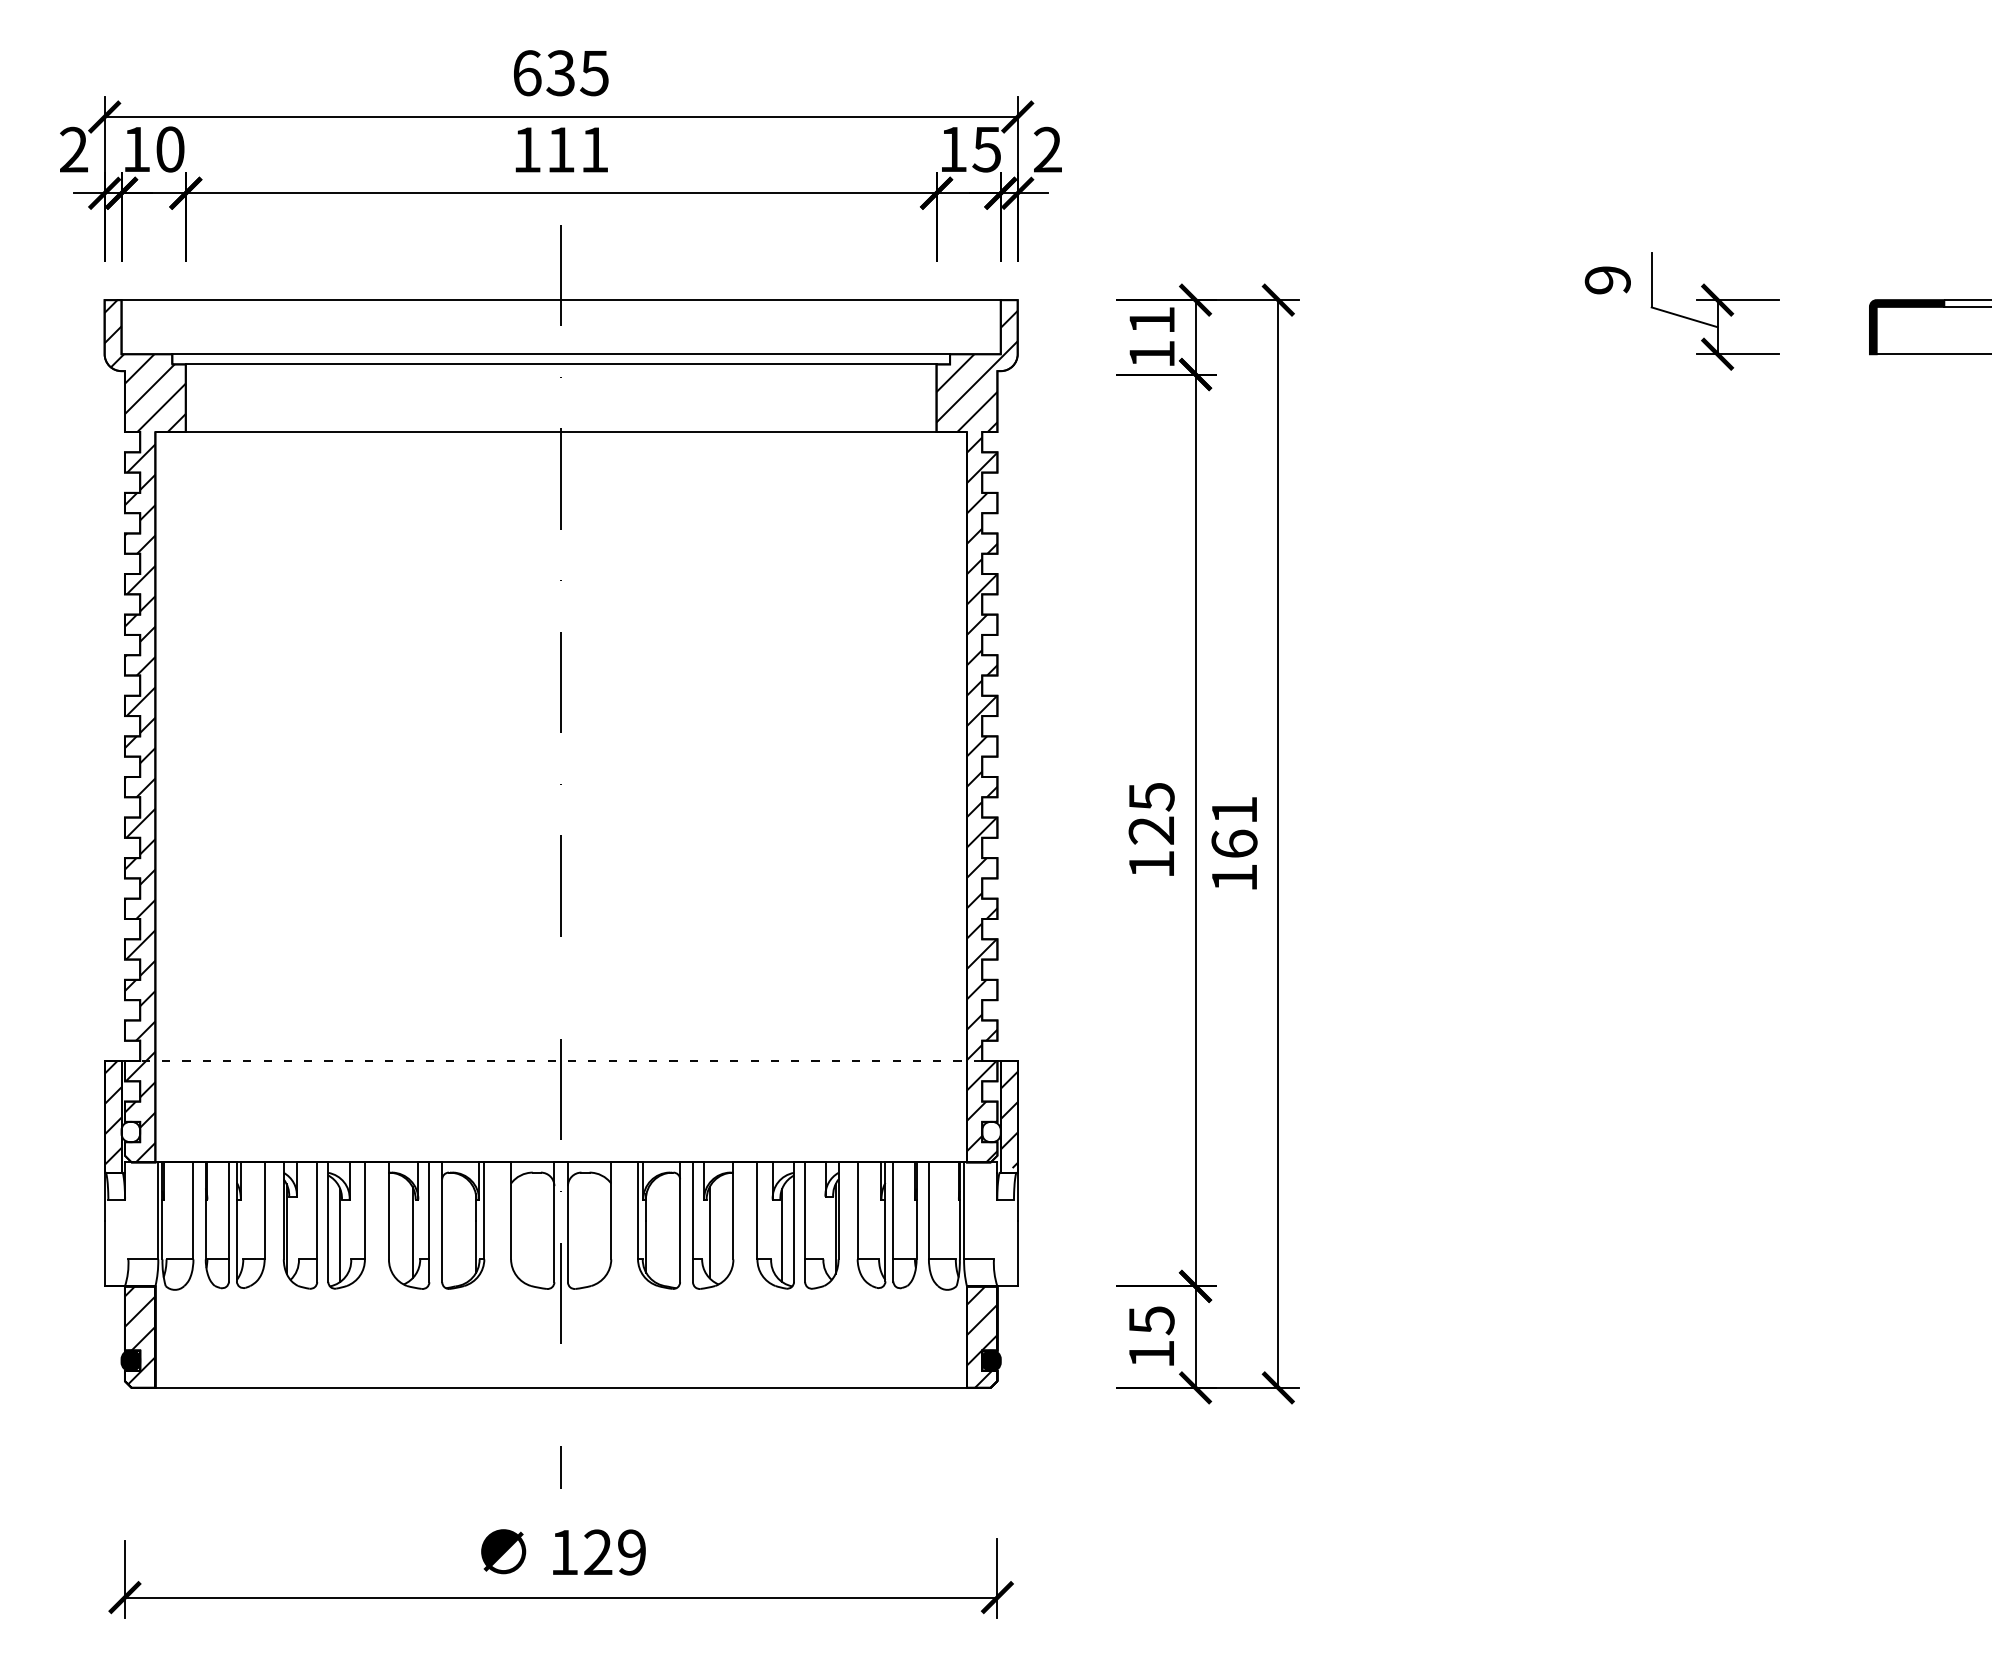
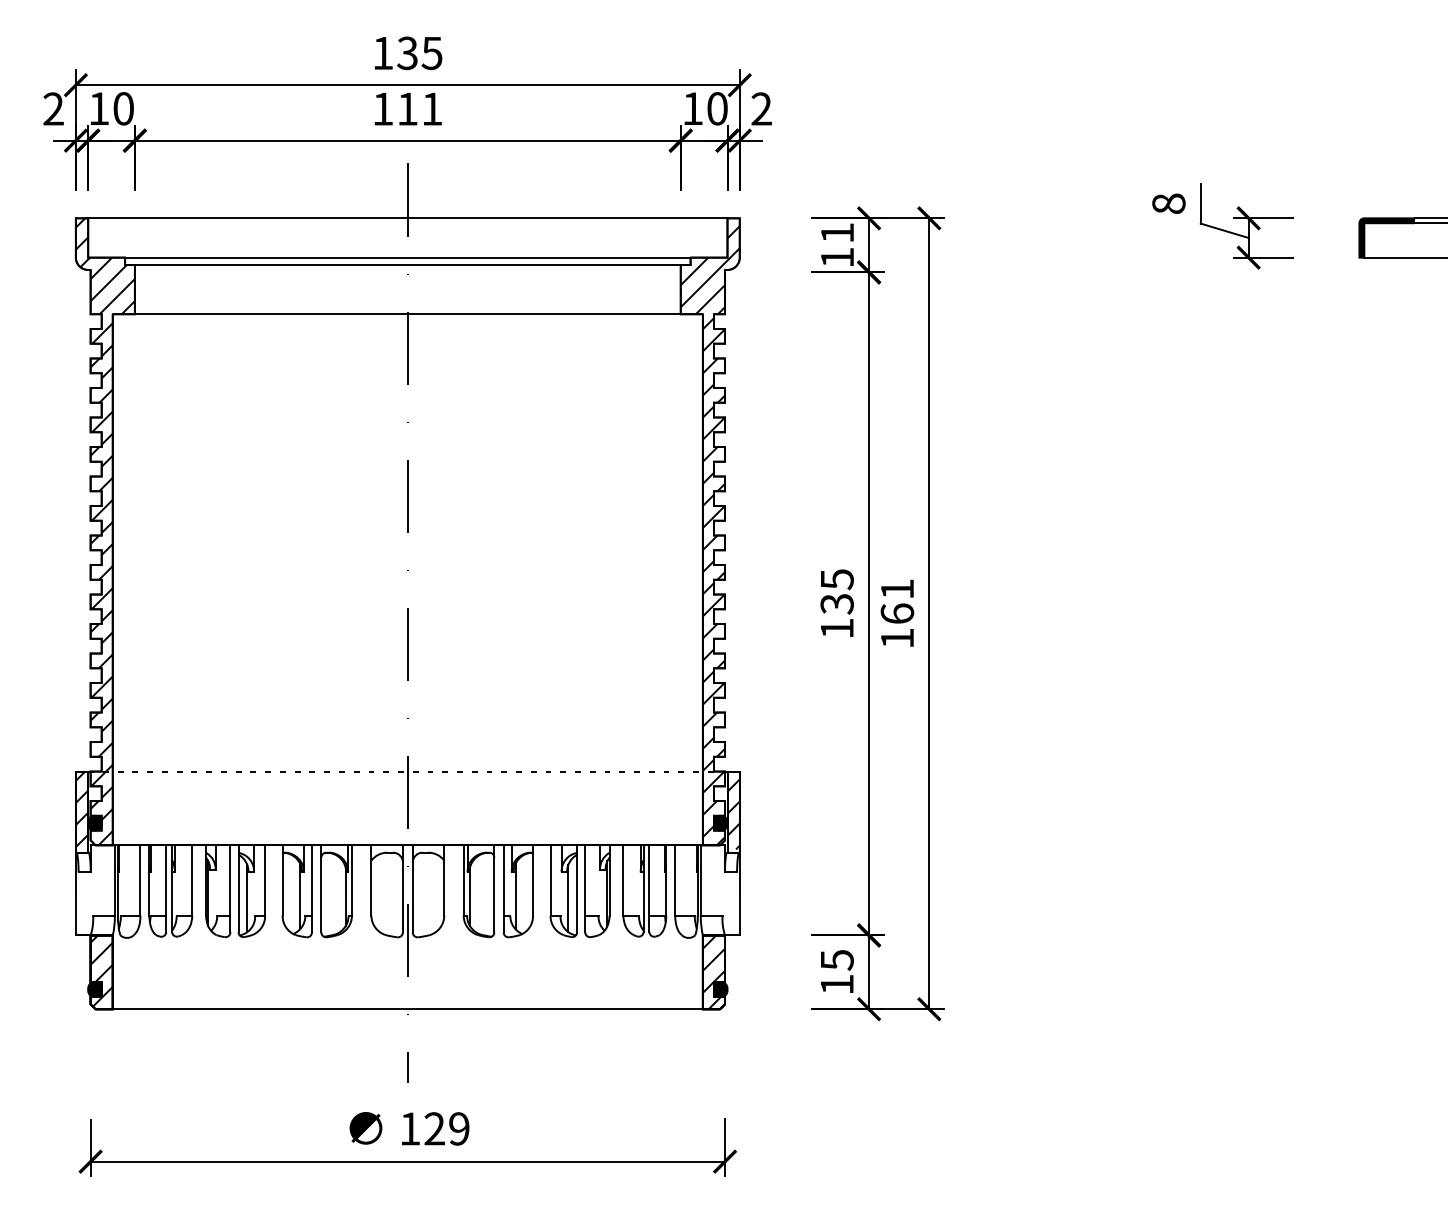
text: (527, 73) -> (383, 53), 635 -> 135
text: (986, 149) -> (717, 108), 15 -> 10
text: (1607, 280) -> (1168, 204), 9 -> 8
text: (1151, 830) -> (837, 603), 125 -> 135
fill: (130, 1131) -> (94, 822), added
fill: (991, 1131) -> (720, 822), added

